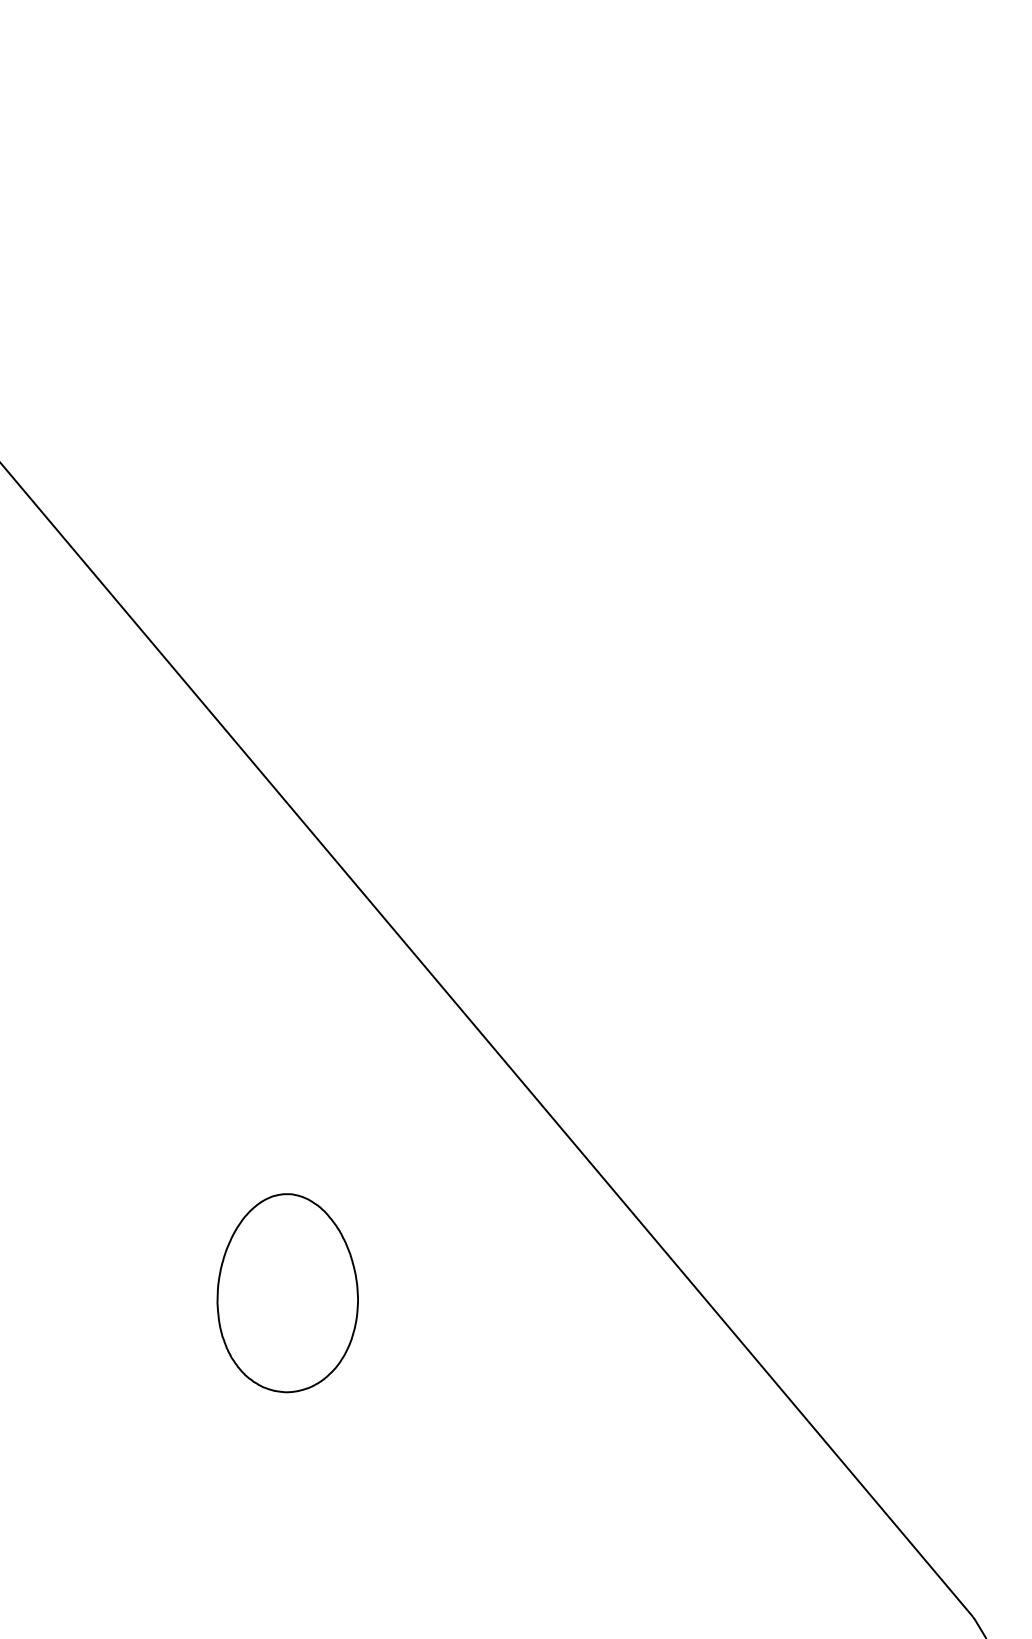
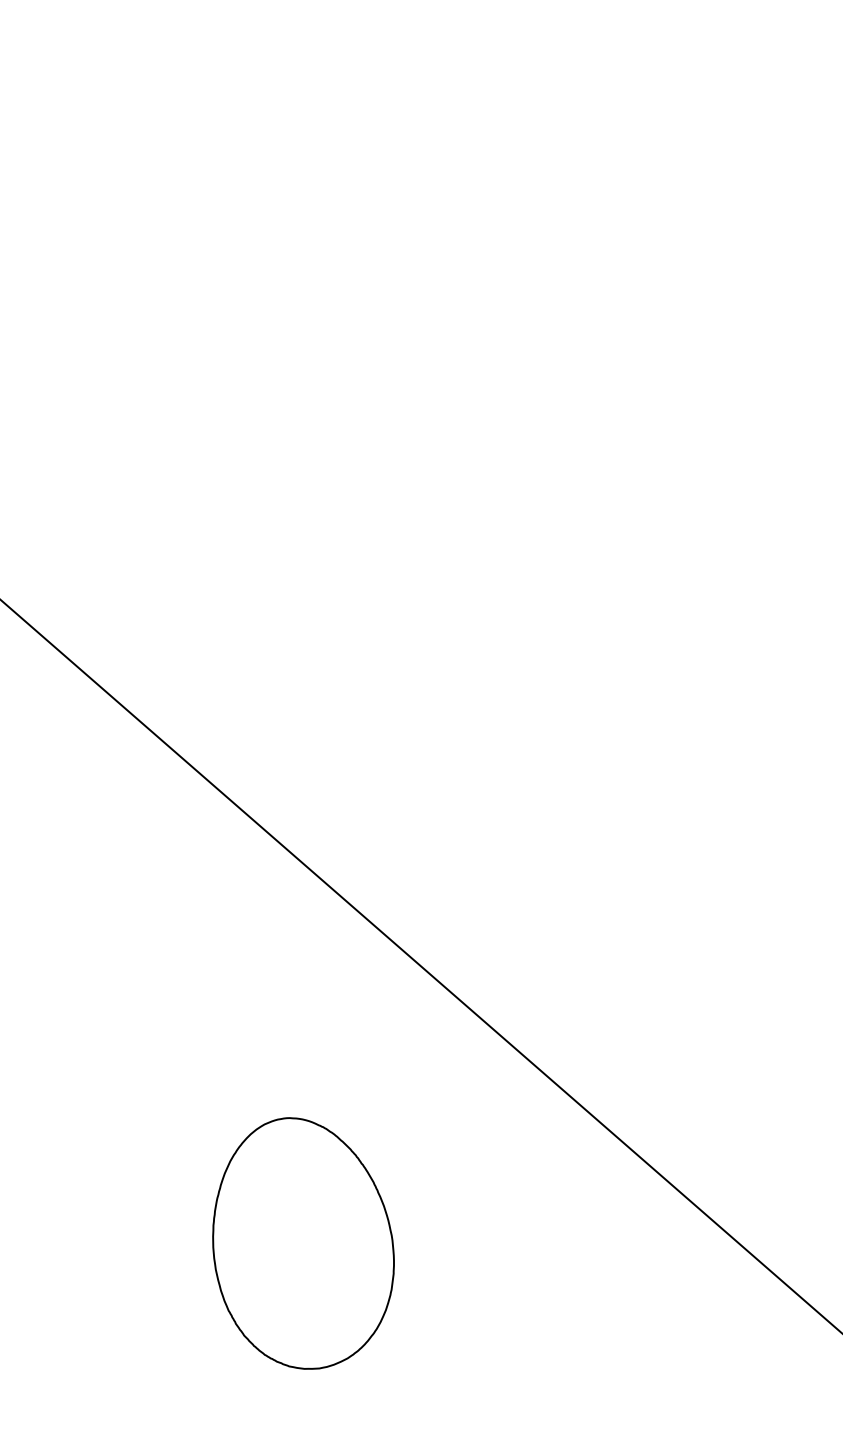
part: (287, 1293) -> (302, 1243), size x1.4

